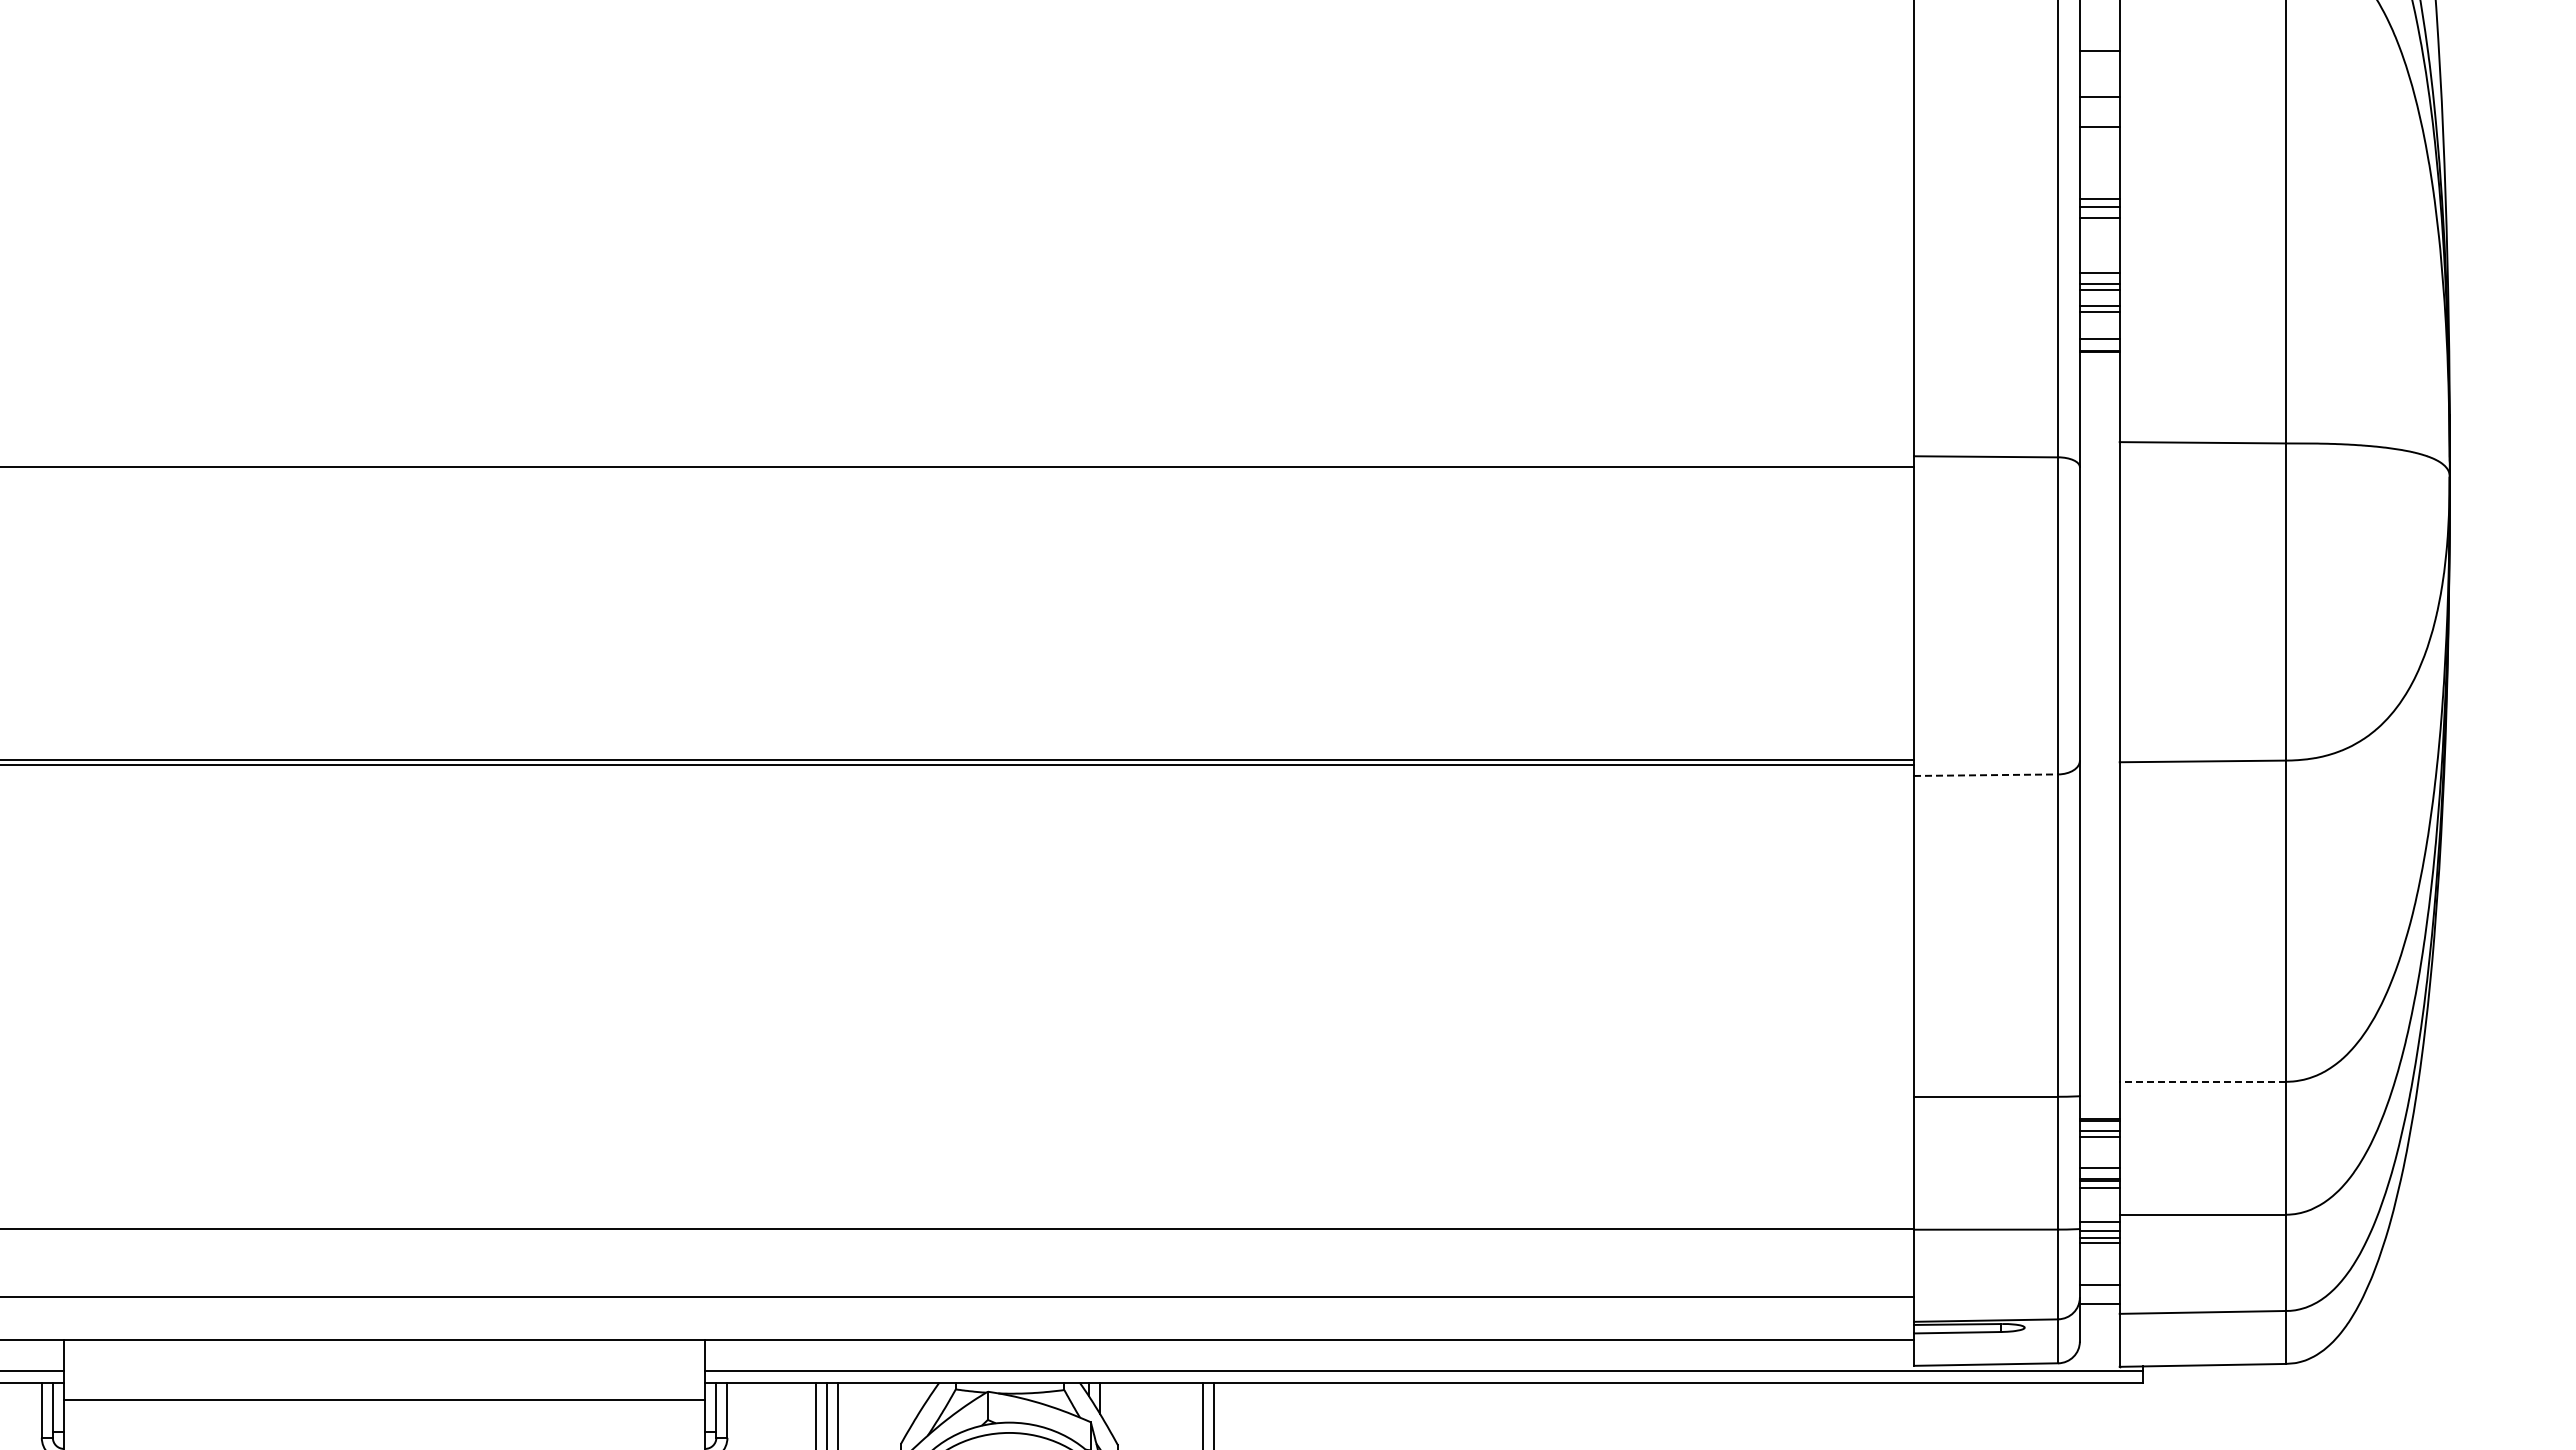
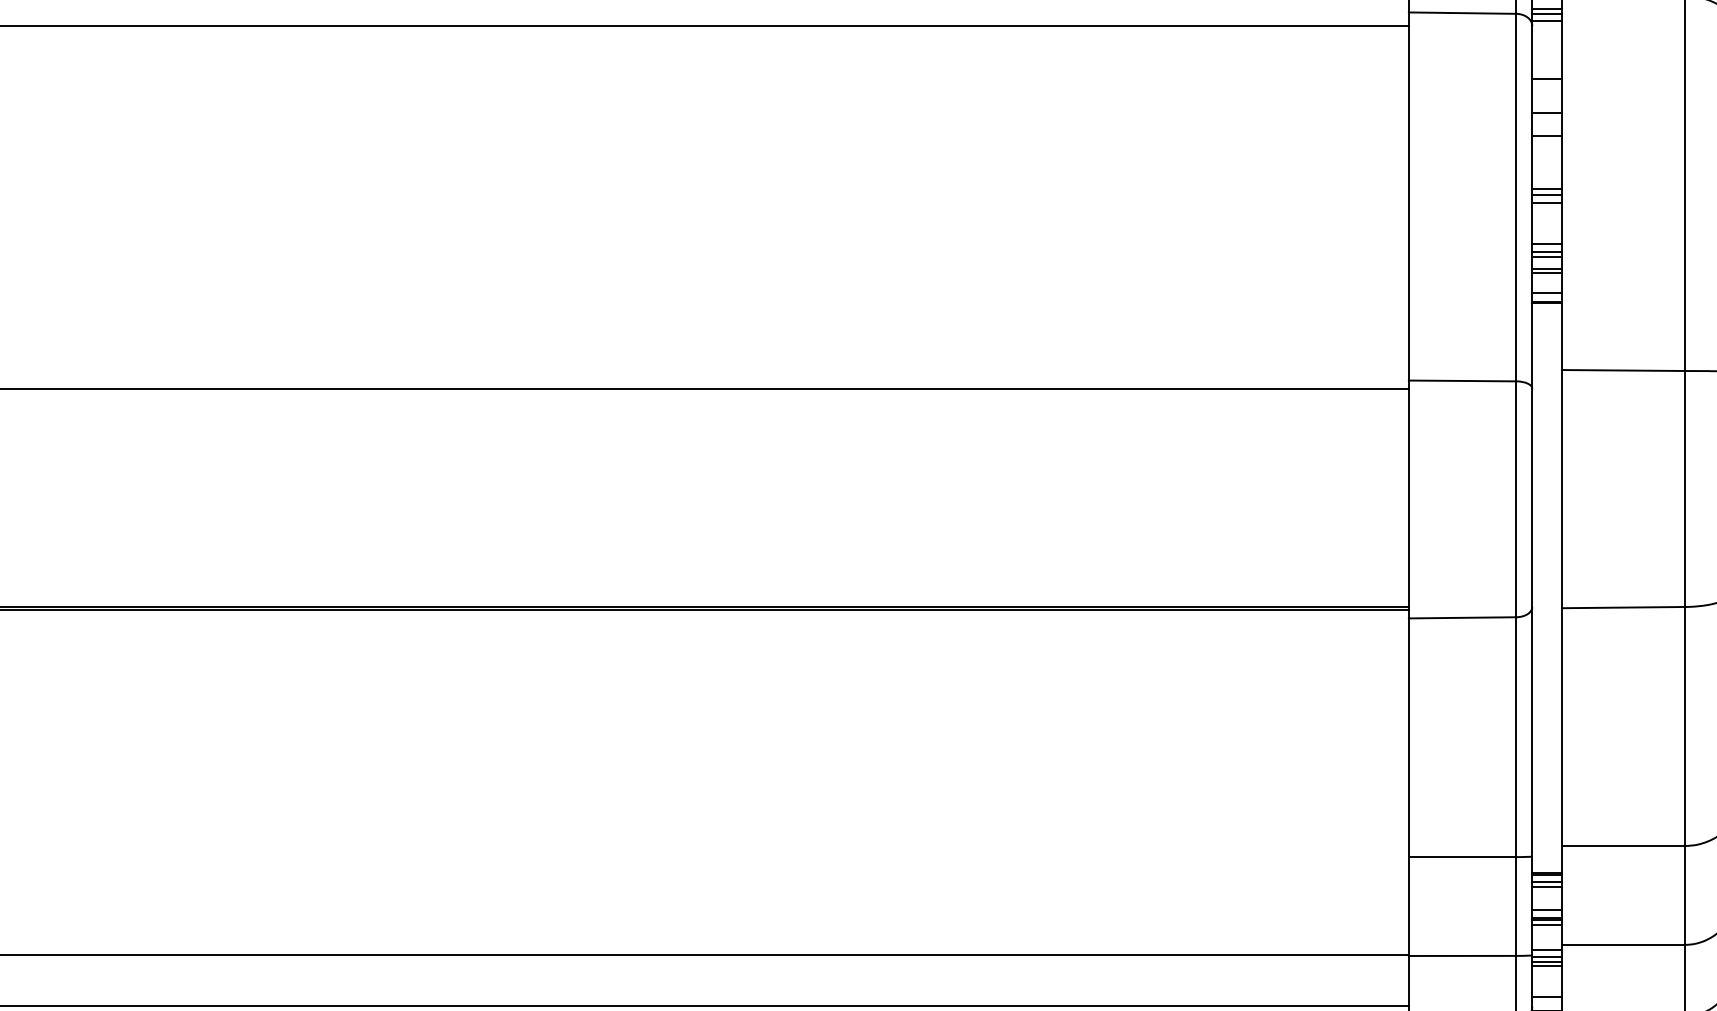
line: (1986, 775) -> (1462, 618), dashed -> solid
line: (2202, 1081) -> (1623, 845), dashed -> solid

